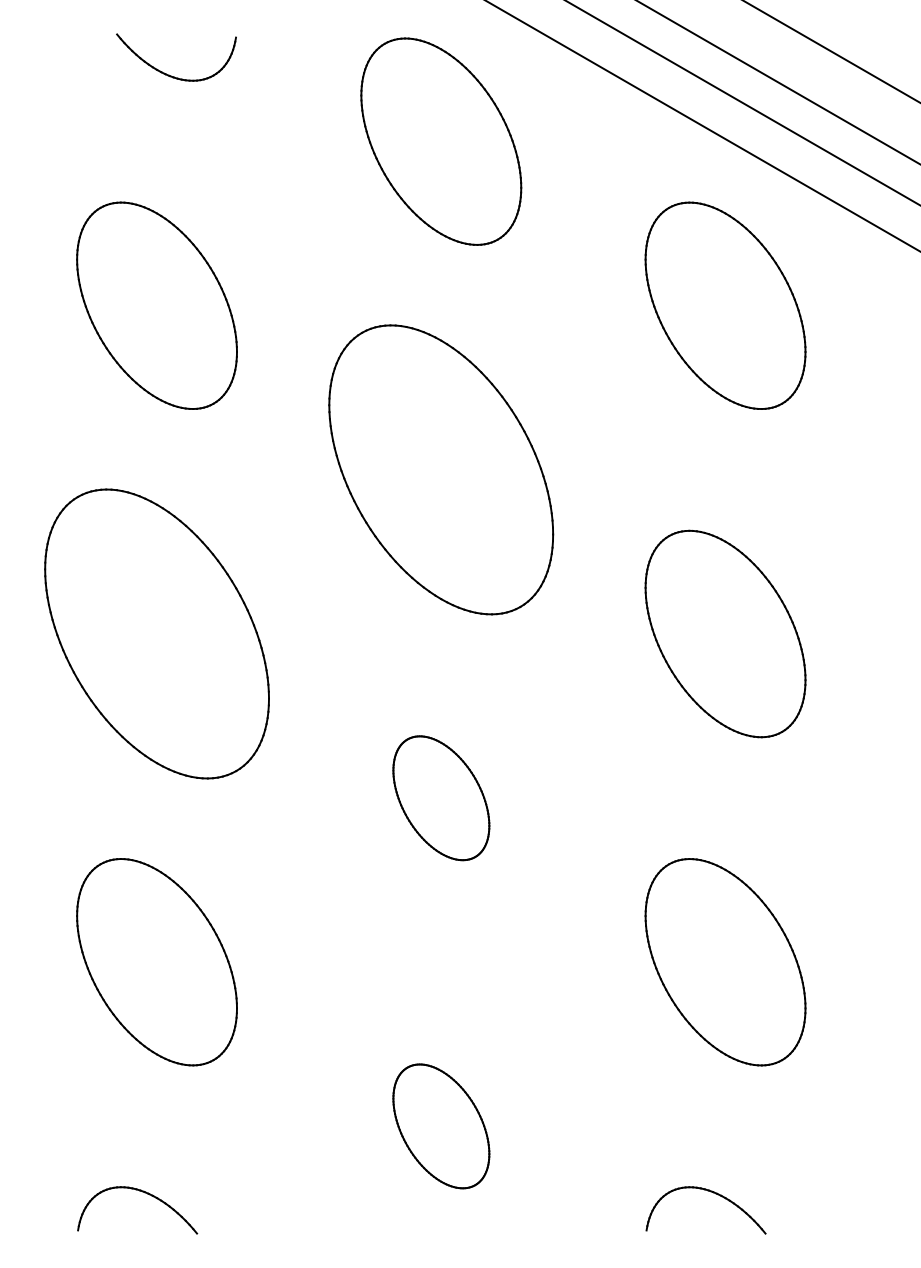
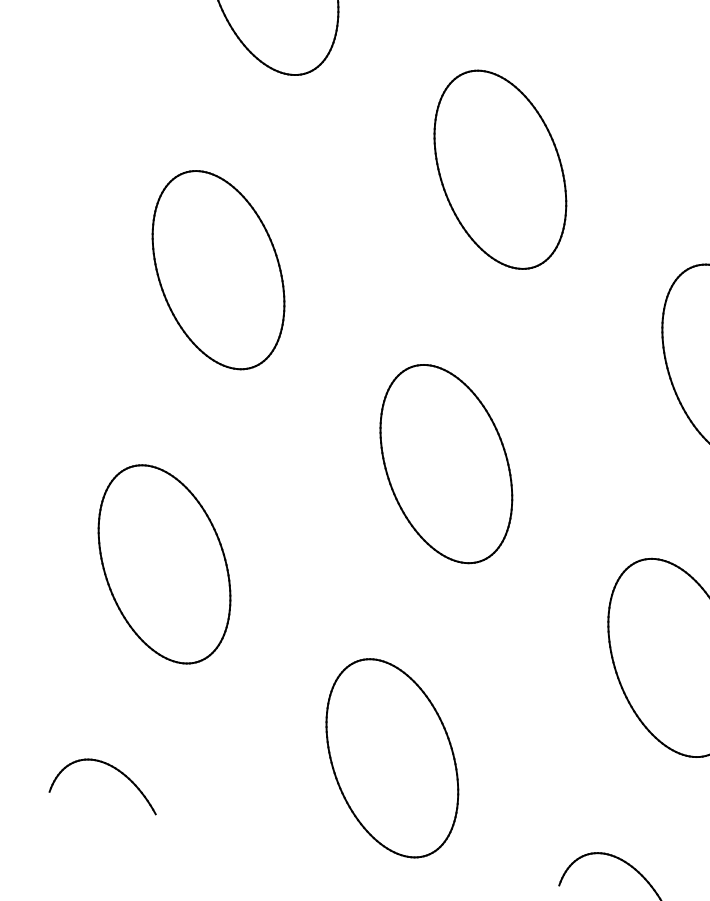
part: (441, 469) -> (500, 169), size x0.71
part: (156, 633) -> (218, 269), size x0.71
part: (441, 798) -> (446, 464), size x1.67
part: (441, 1126) -> (392, 758), size x1.67

